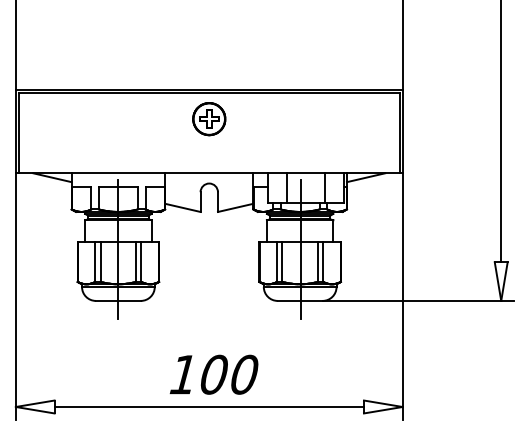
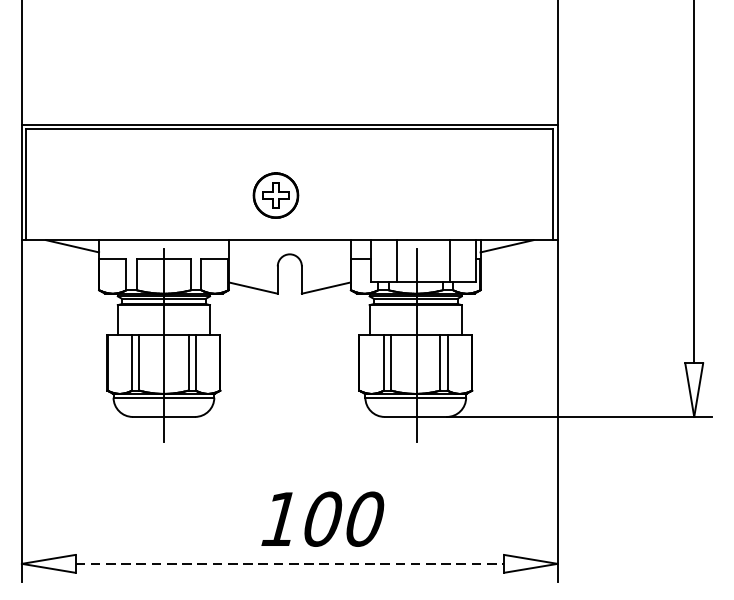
part: (209, 119) -> (276, 196), moved
text: (213, 374) -> (321, 518), moved
line: (209, 406) -> (290, 563), solid -> dashed

